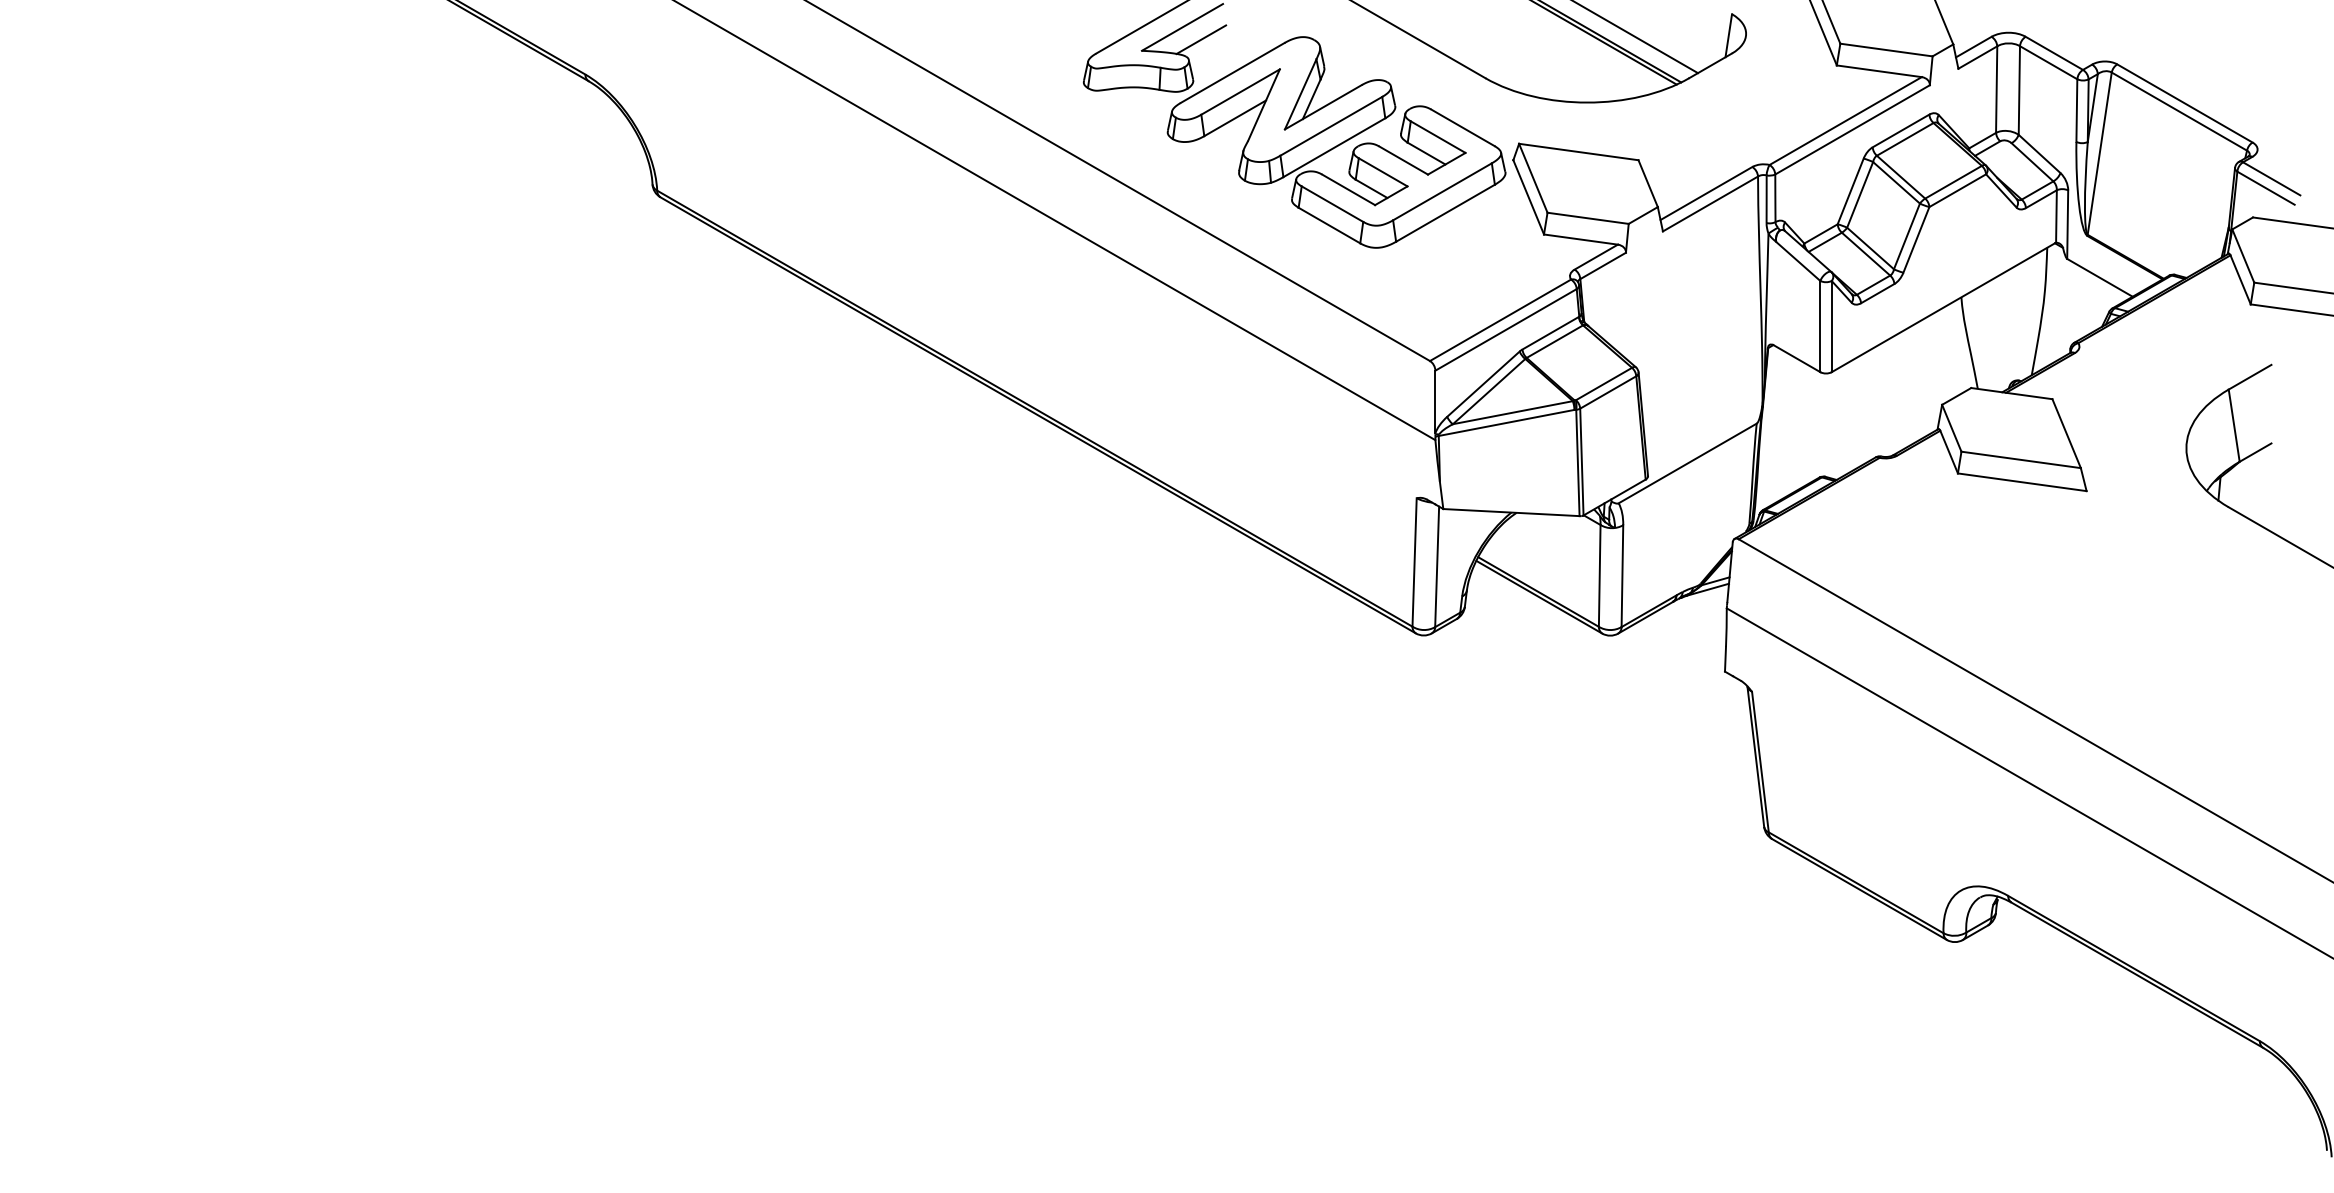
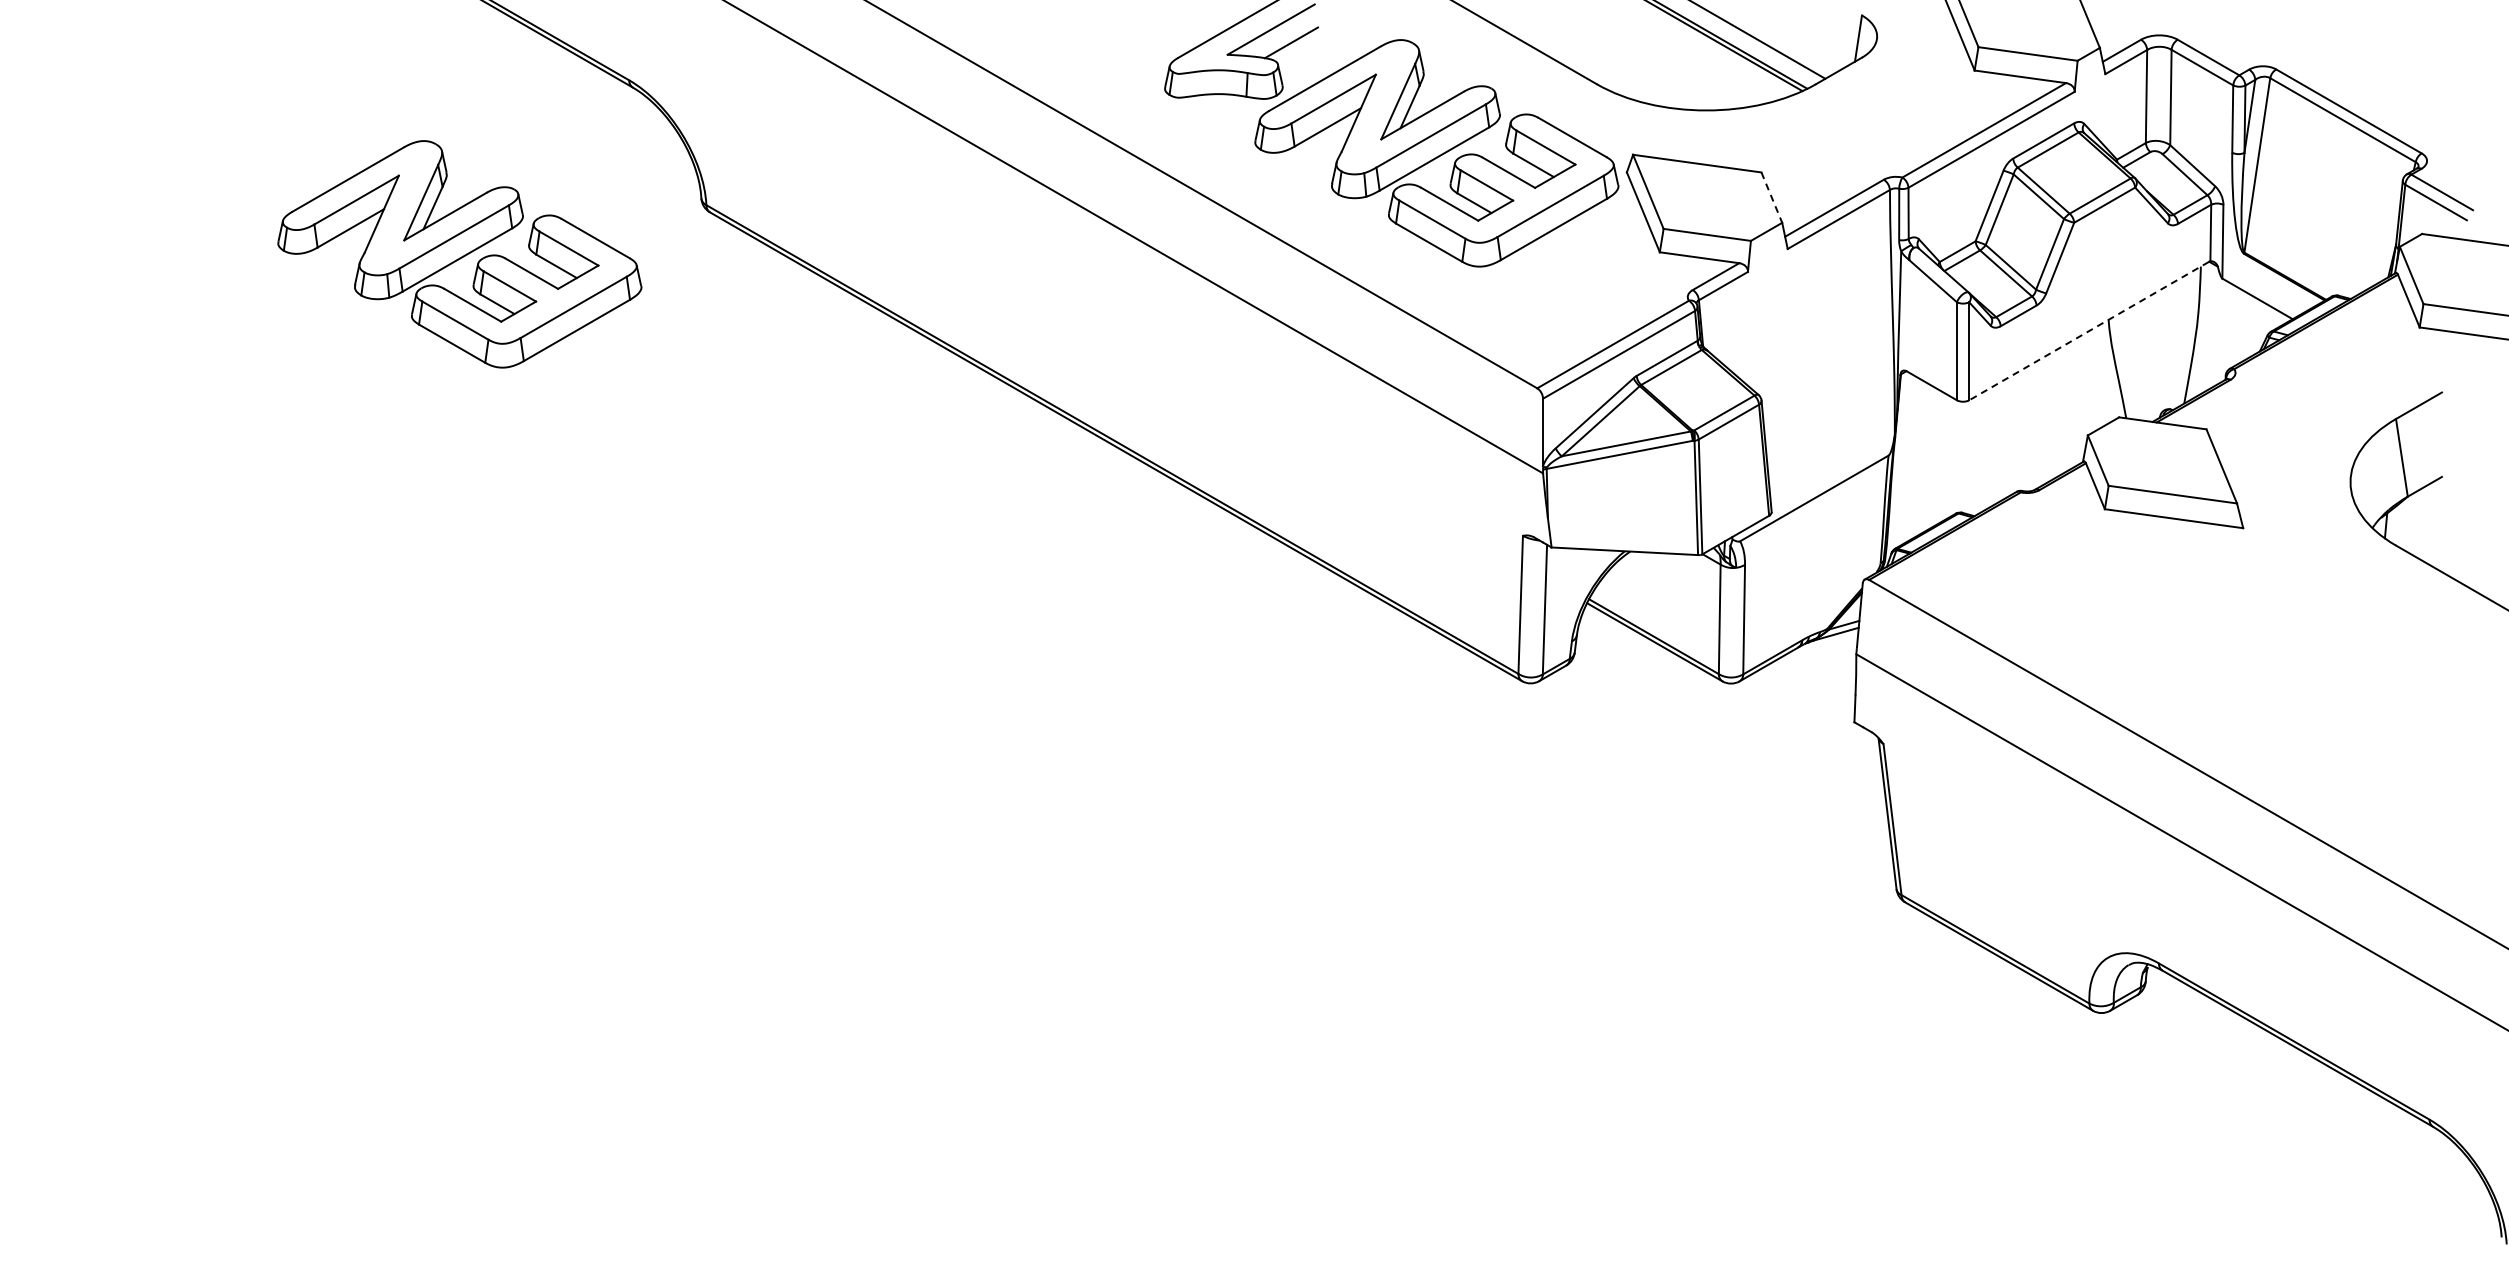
line: (1648, 184) -> (1772, 198), solid -> dashed
part: (427, 236) -> (459, 254), added
line: (1942, 308) -> (2088, 331), solid -> dashed

